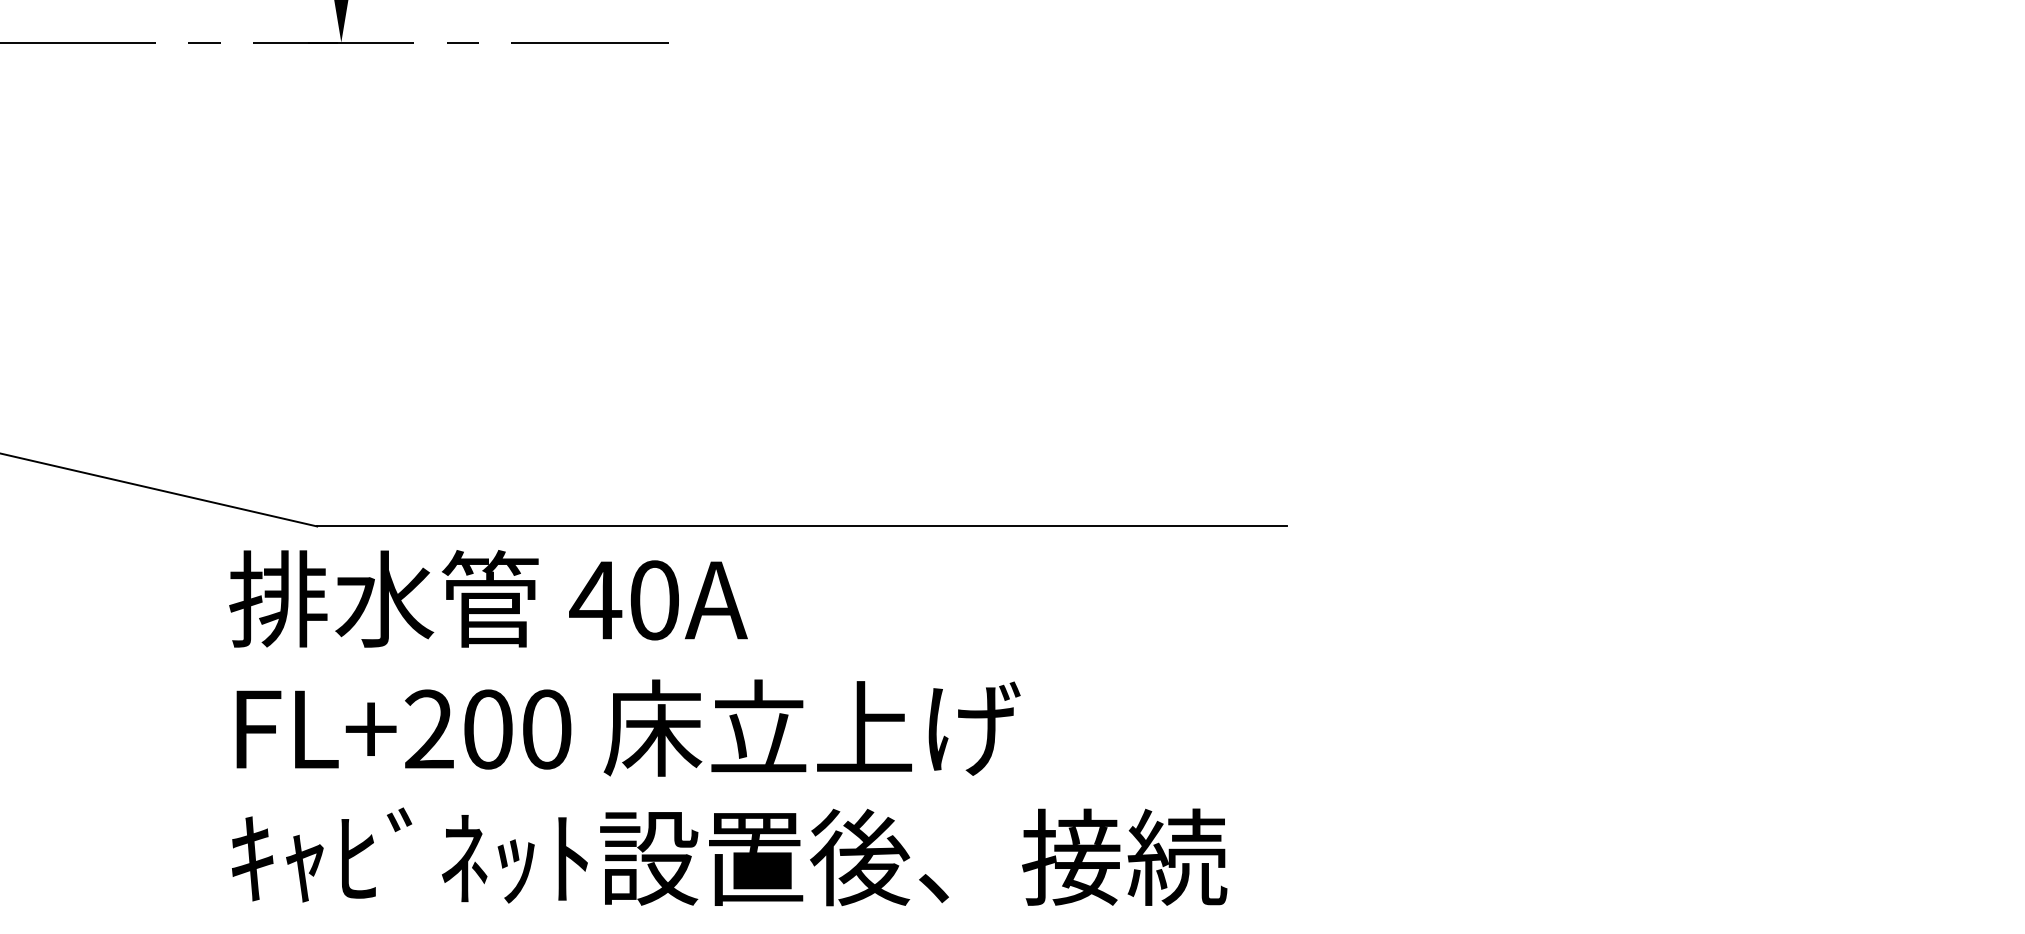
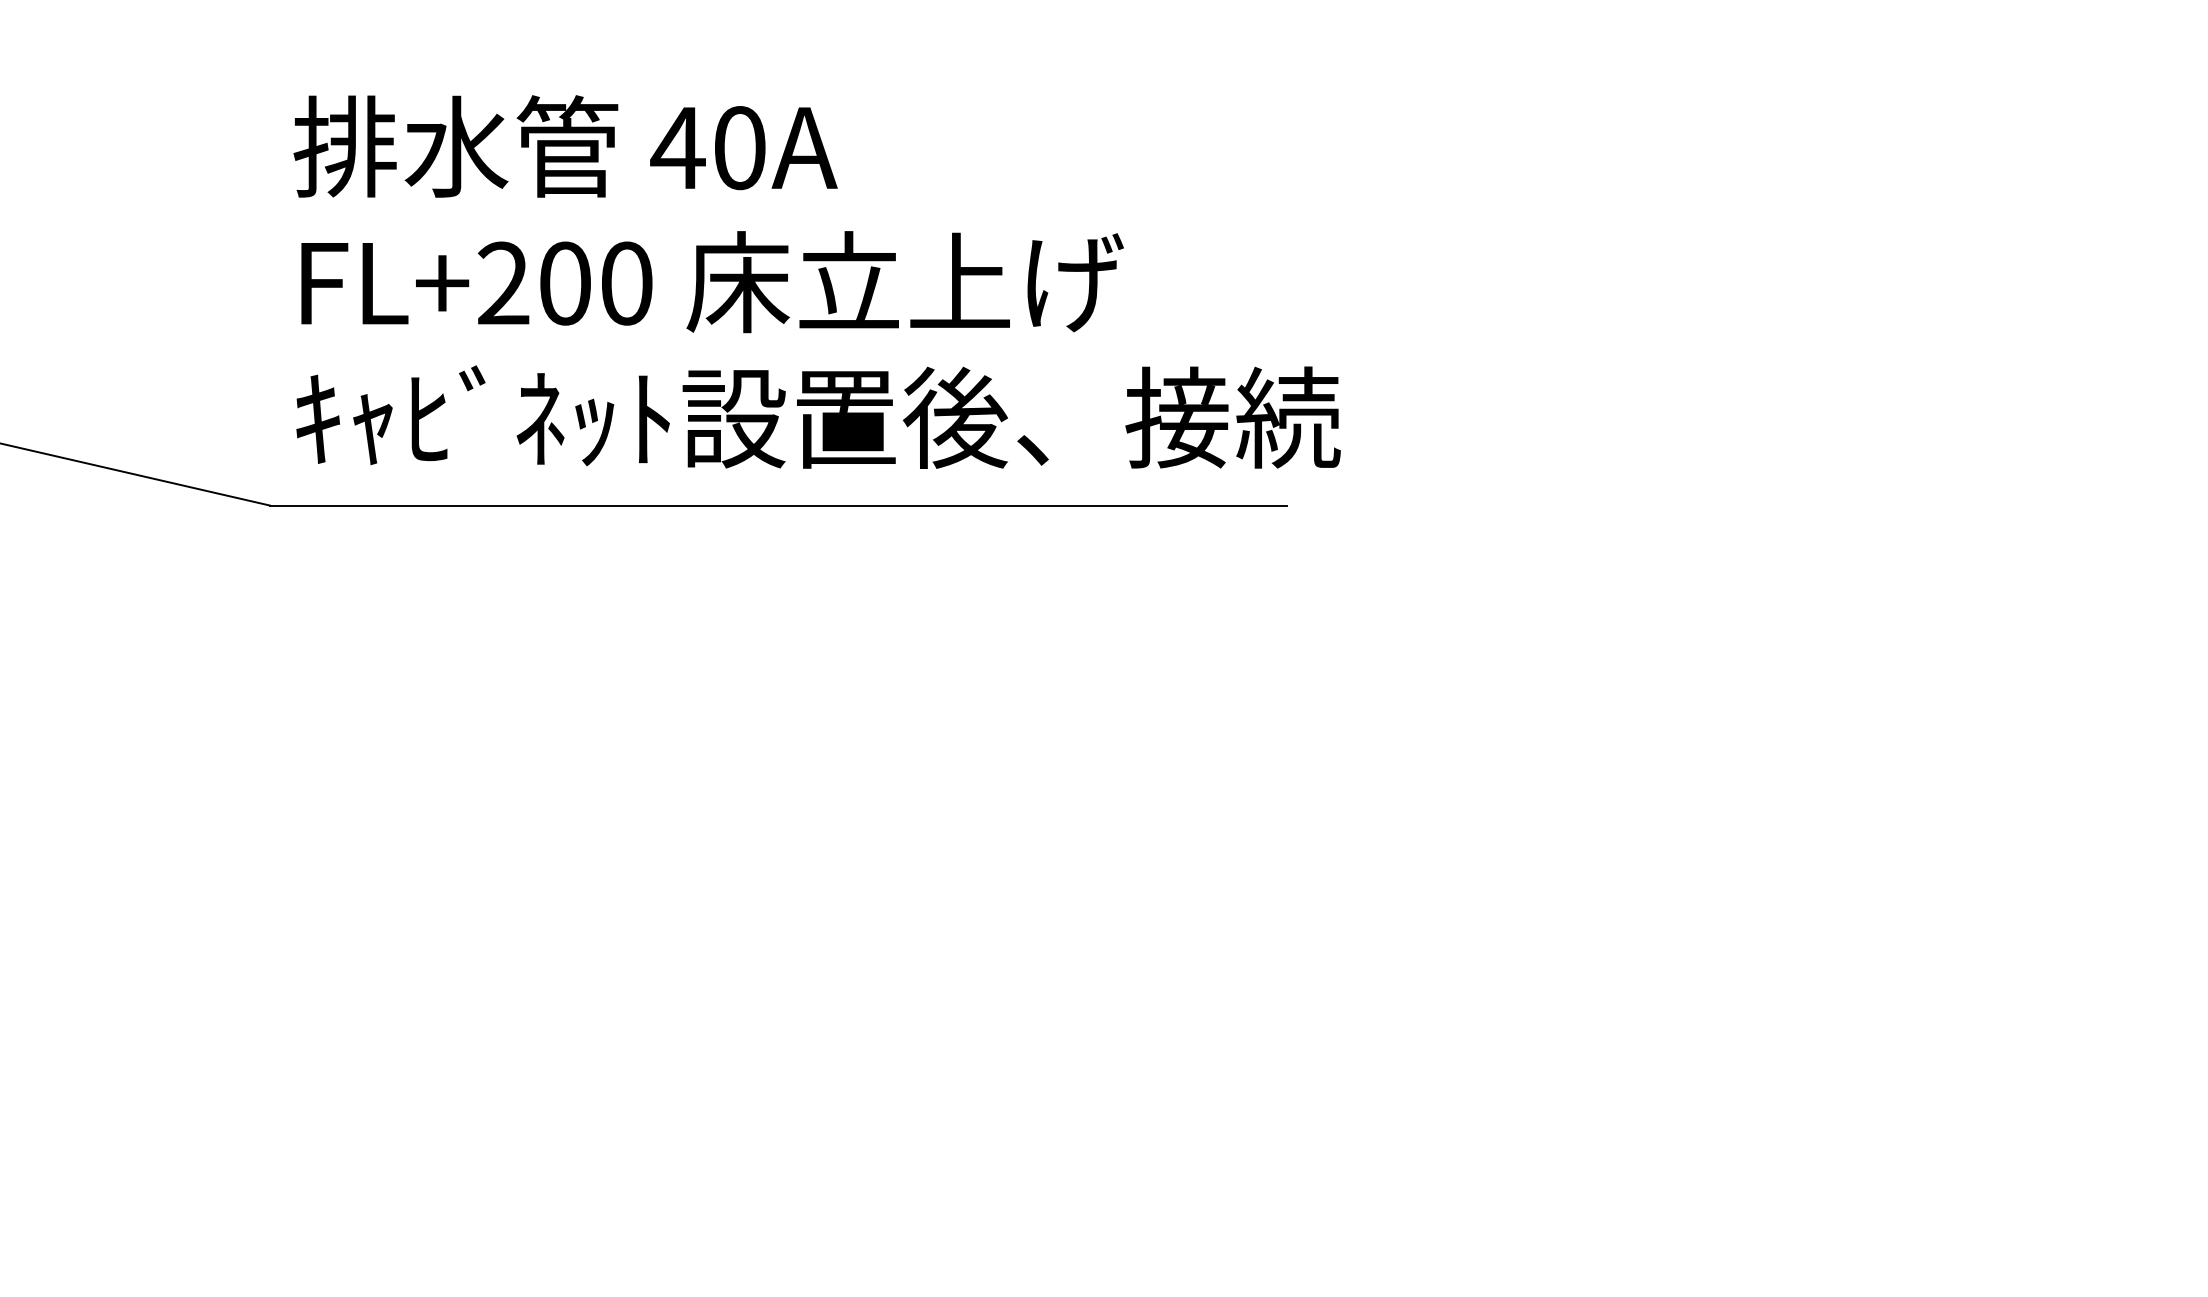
text: (727, 727) -> (816, 281), moved

